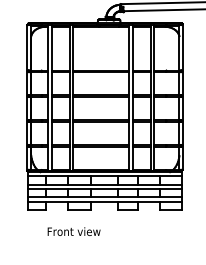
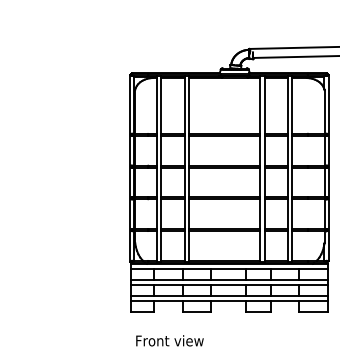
text: (73, 231) -> (169, 340), moved

